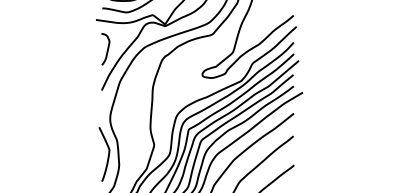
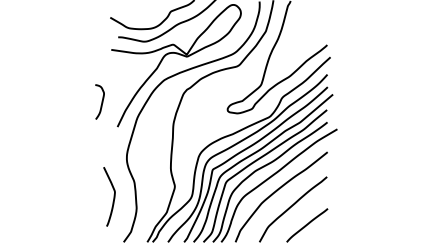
curve: (107, 48) -> (101, 101), moved
curve: (108, 154) -> (113, 196), moved

